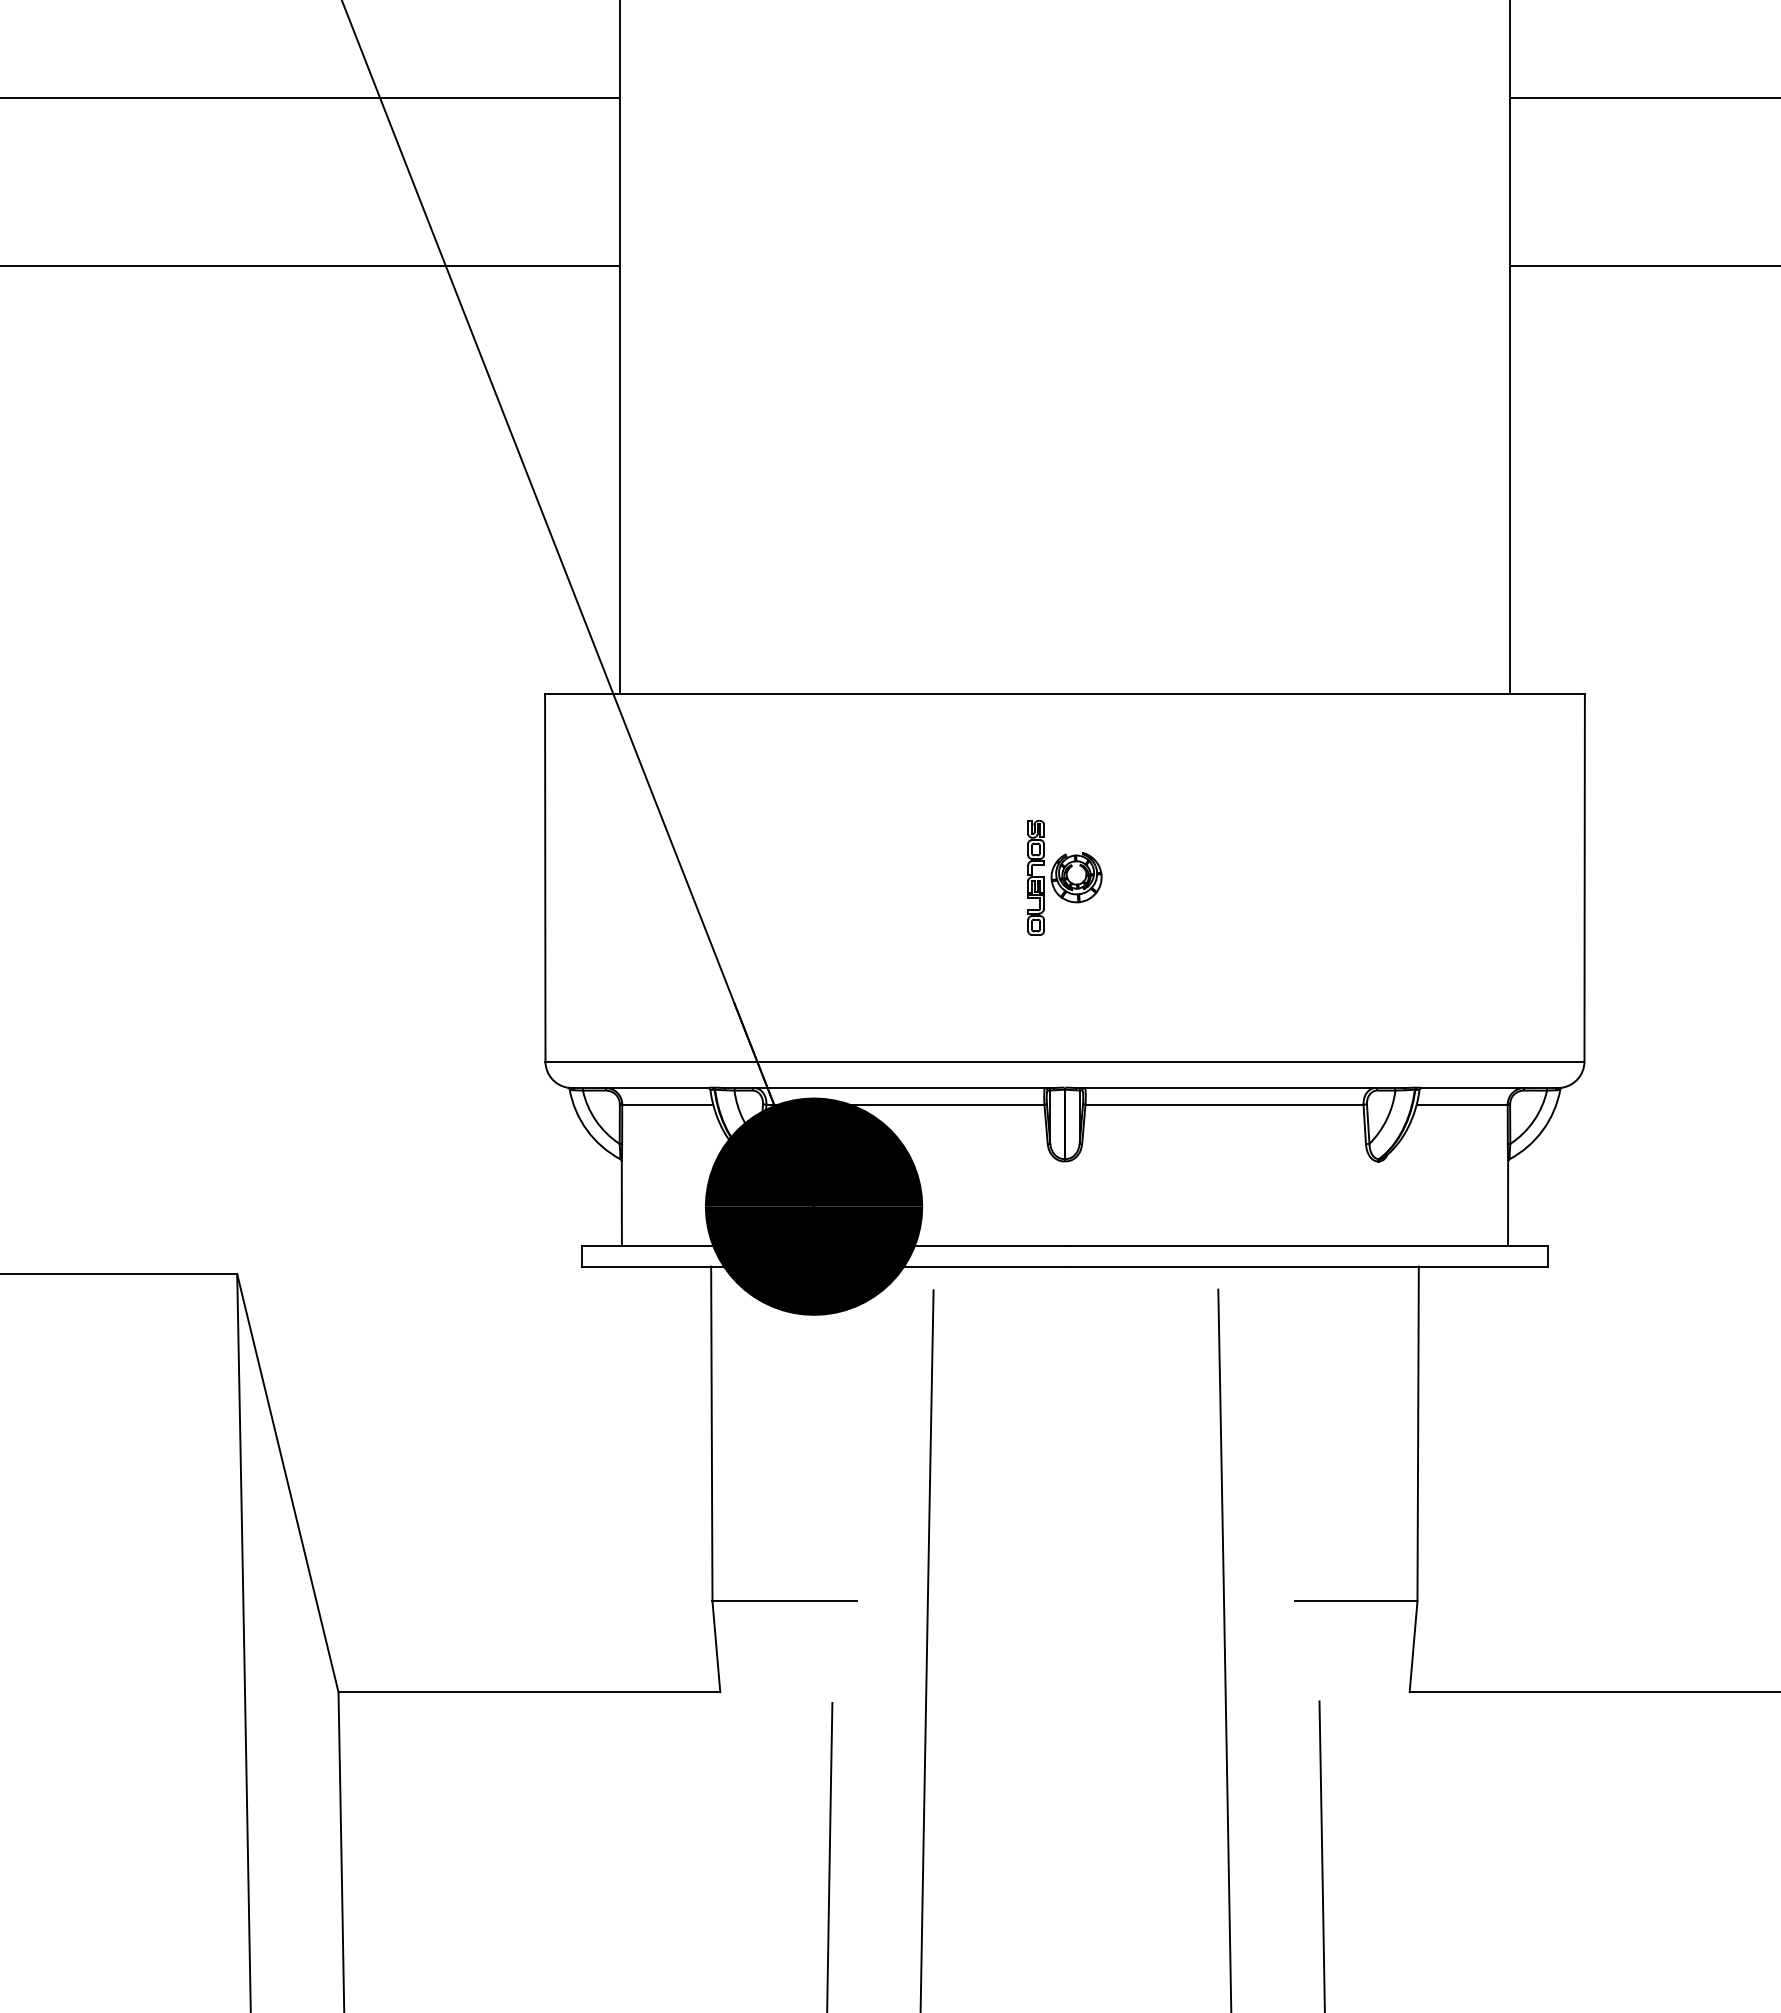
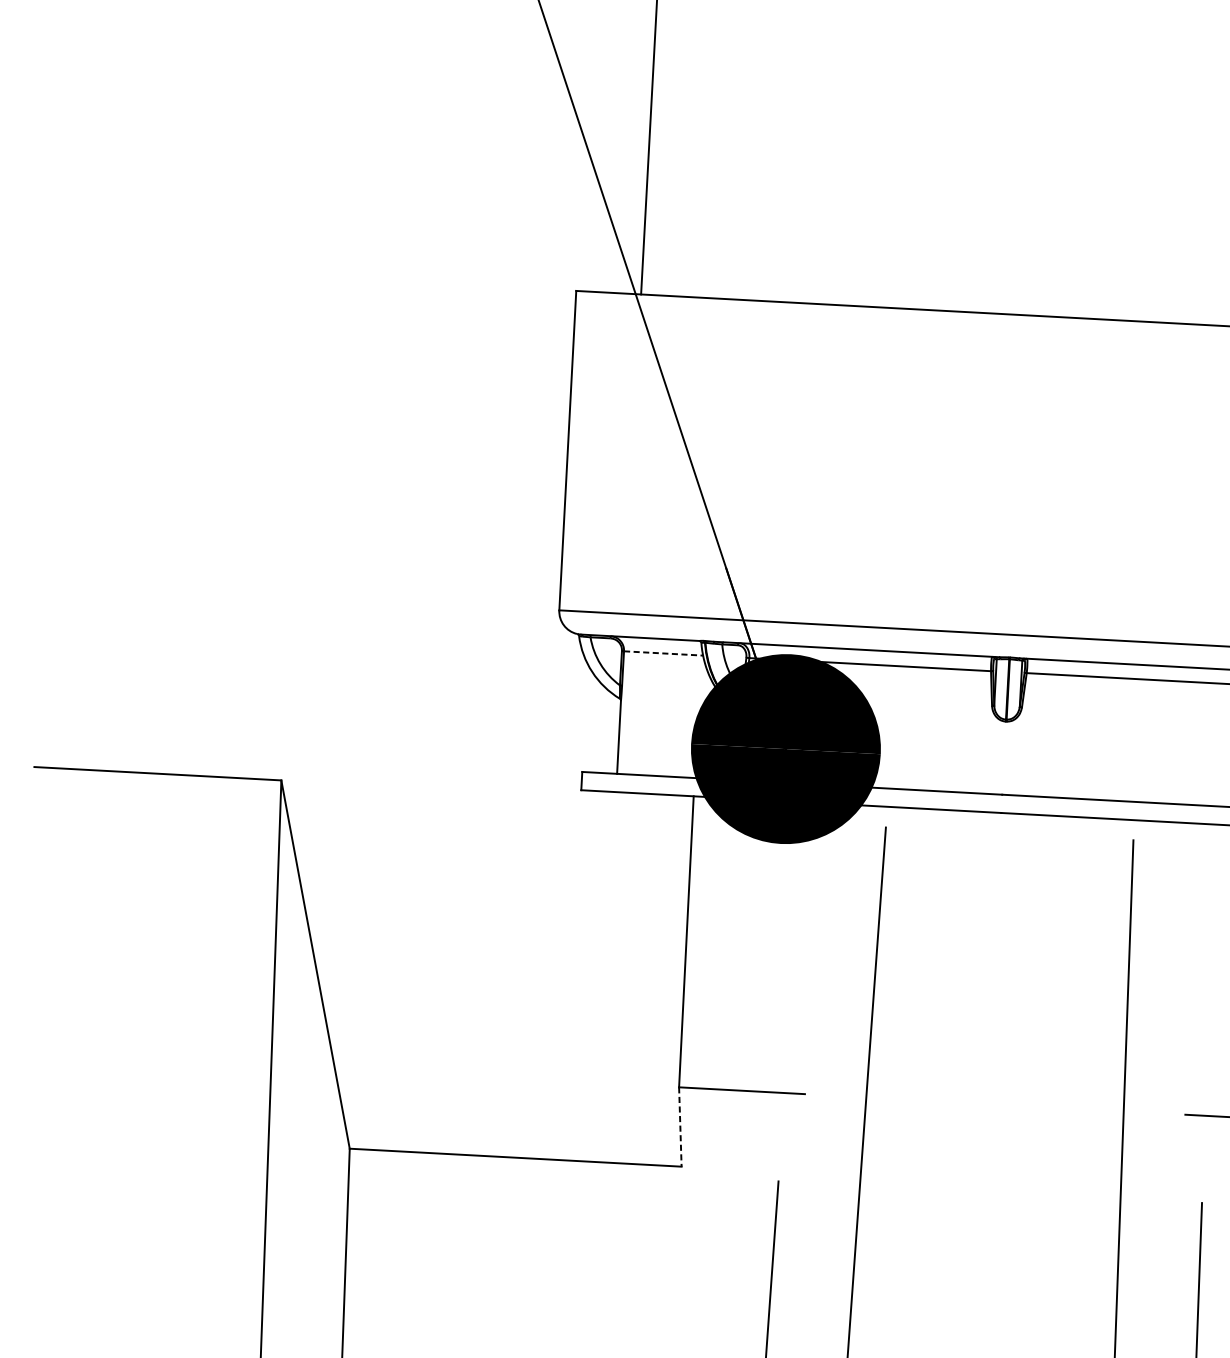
part: (1064, 877) -> (1019, 474), removed
line: (668, 1104) -> (664, 653), solid -> dashed
line: (716, 1646) -> (680, 1126), solid -> dashed

